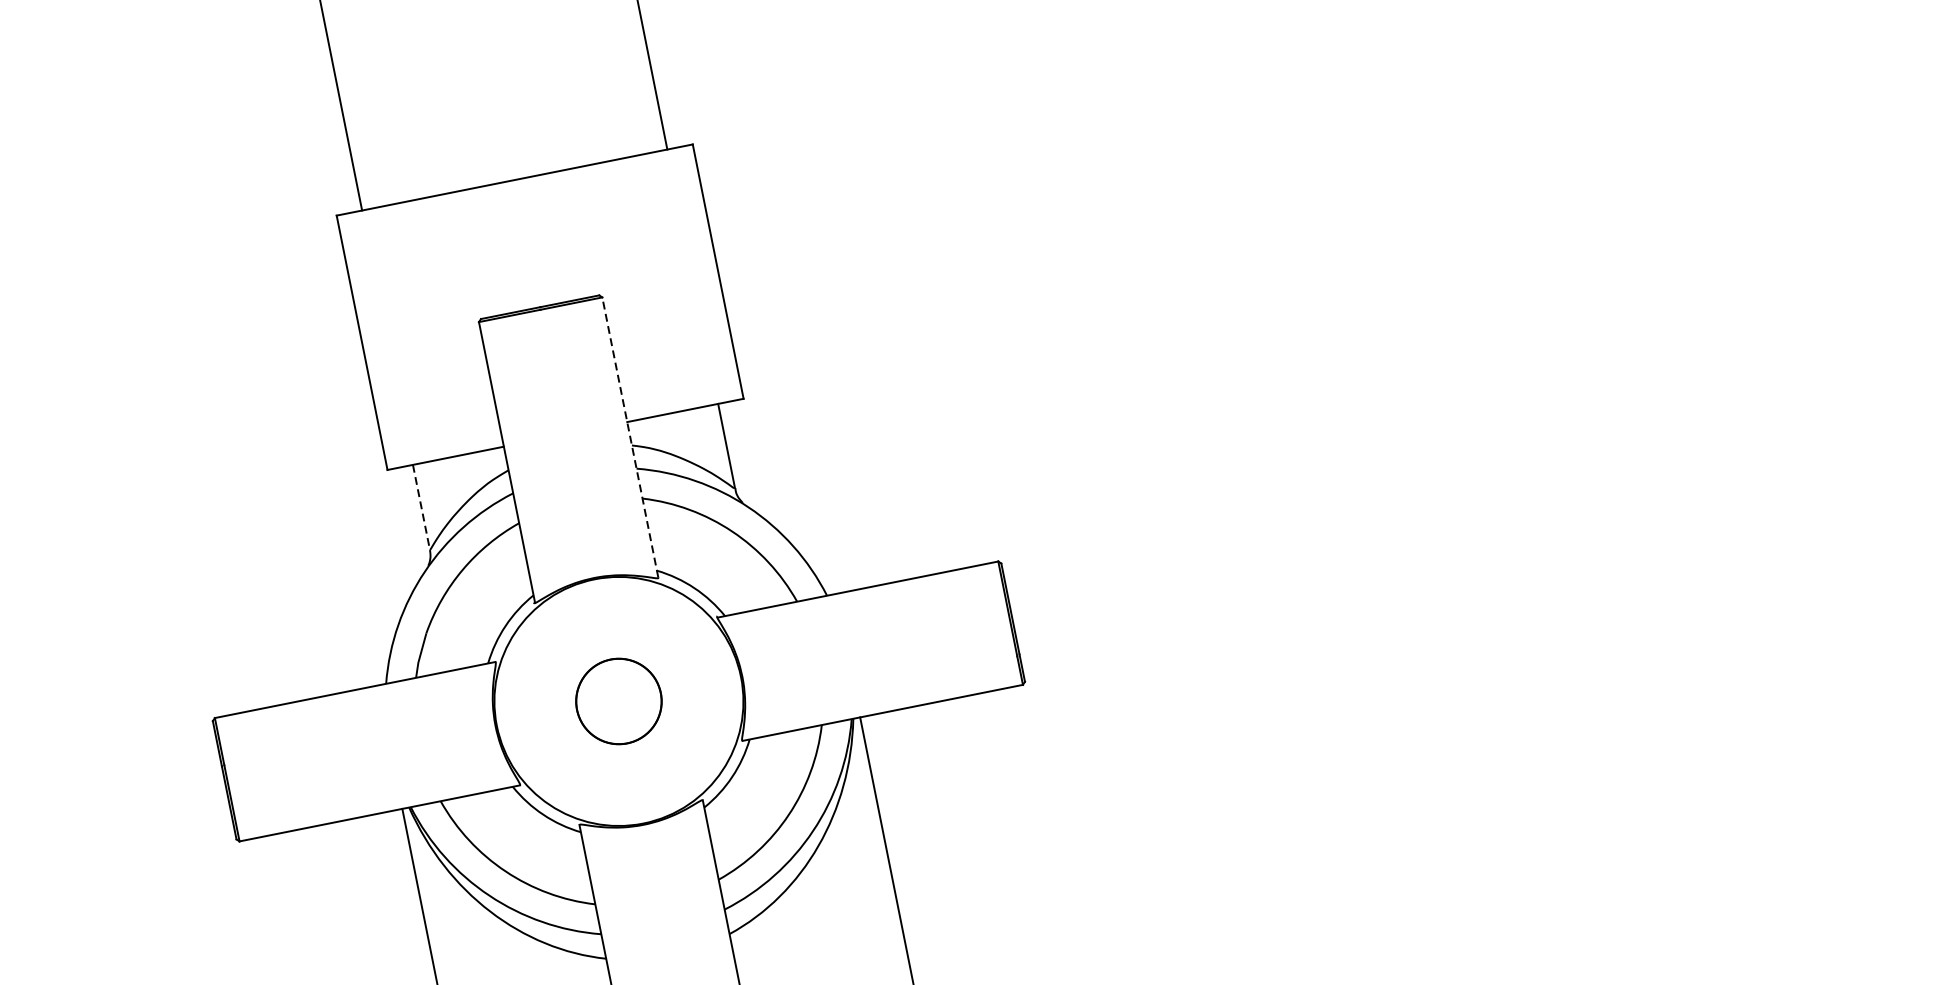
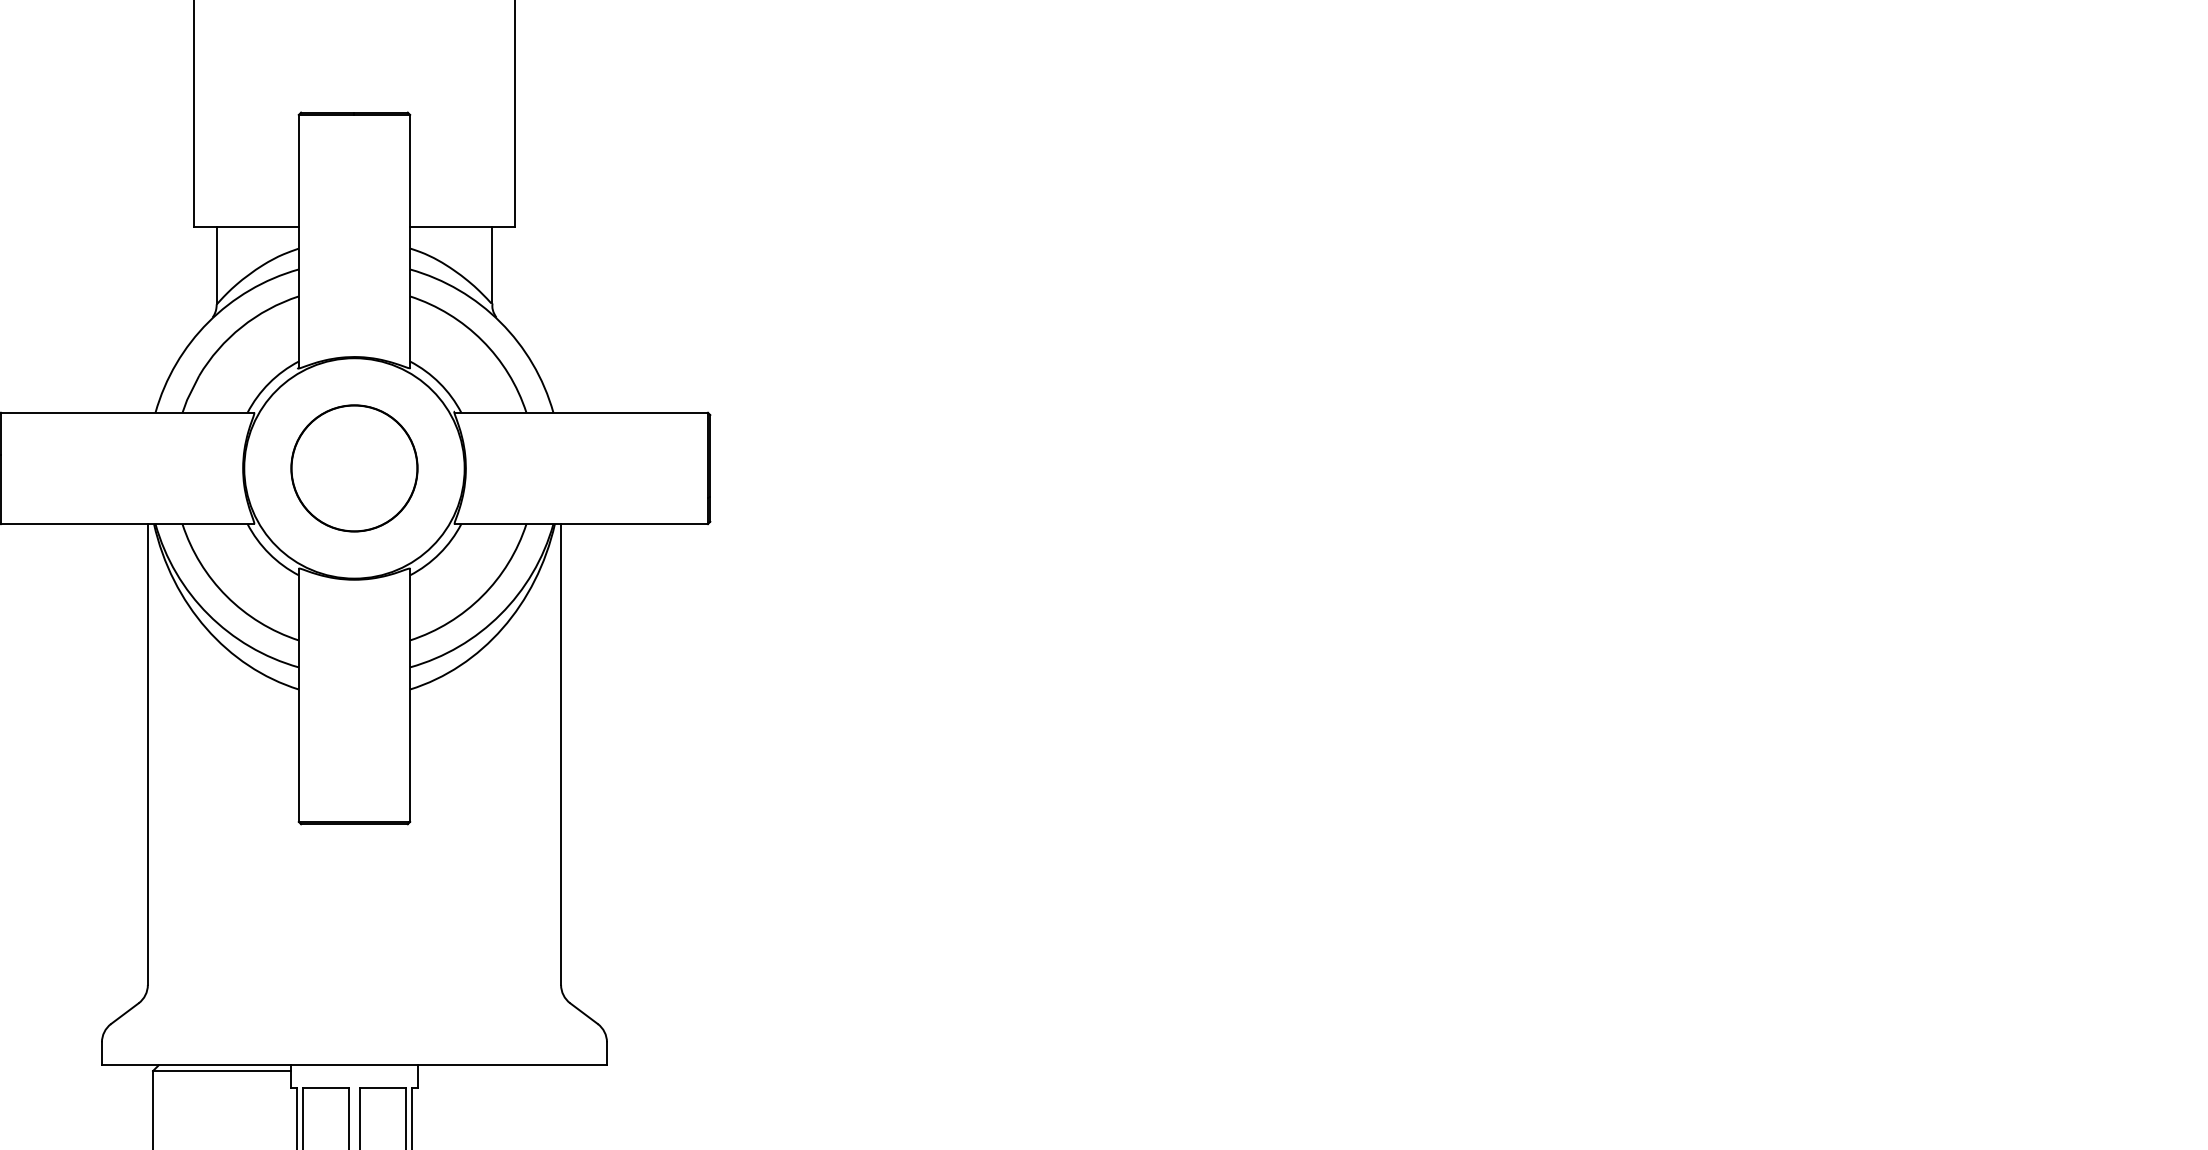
line: (630, 436) -> (410, 240), dashed -> solid
line: (421, 508) -> (216, 266), dashed -> solid
circle: (618, 701) -> (354, 468), size x1.67

